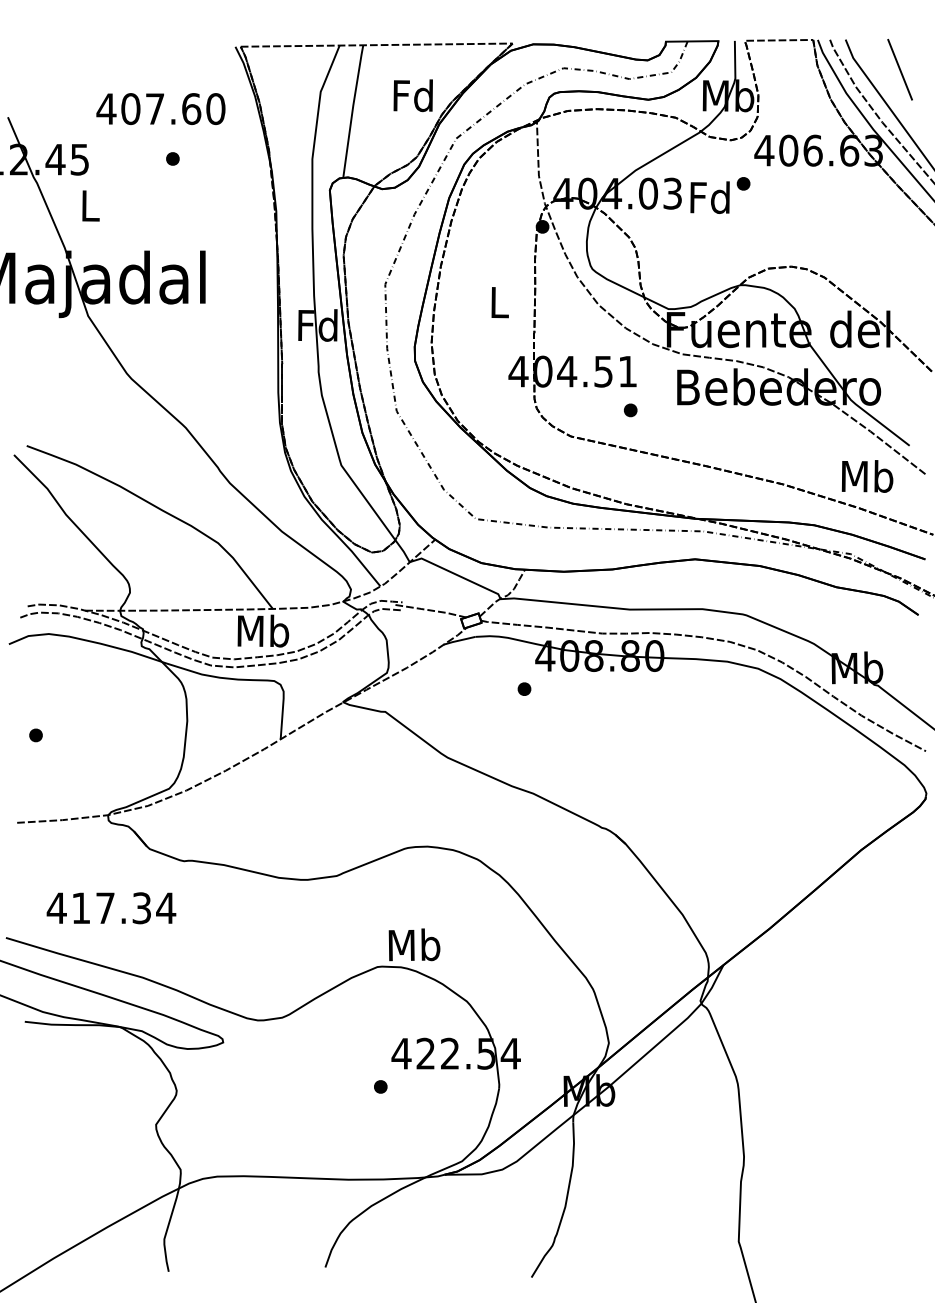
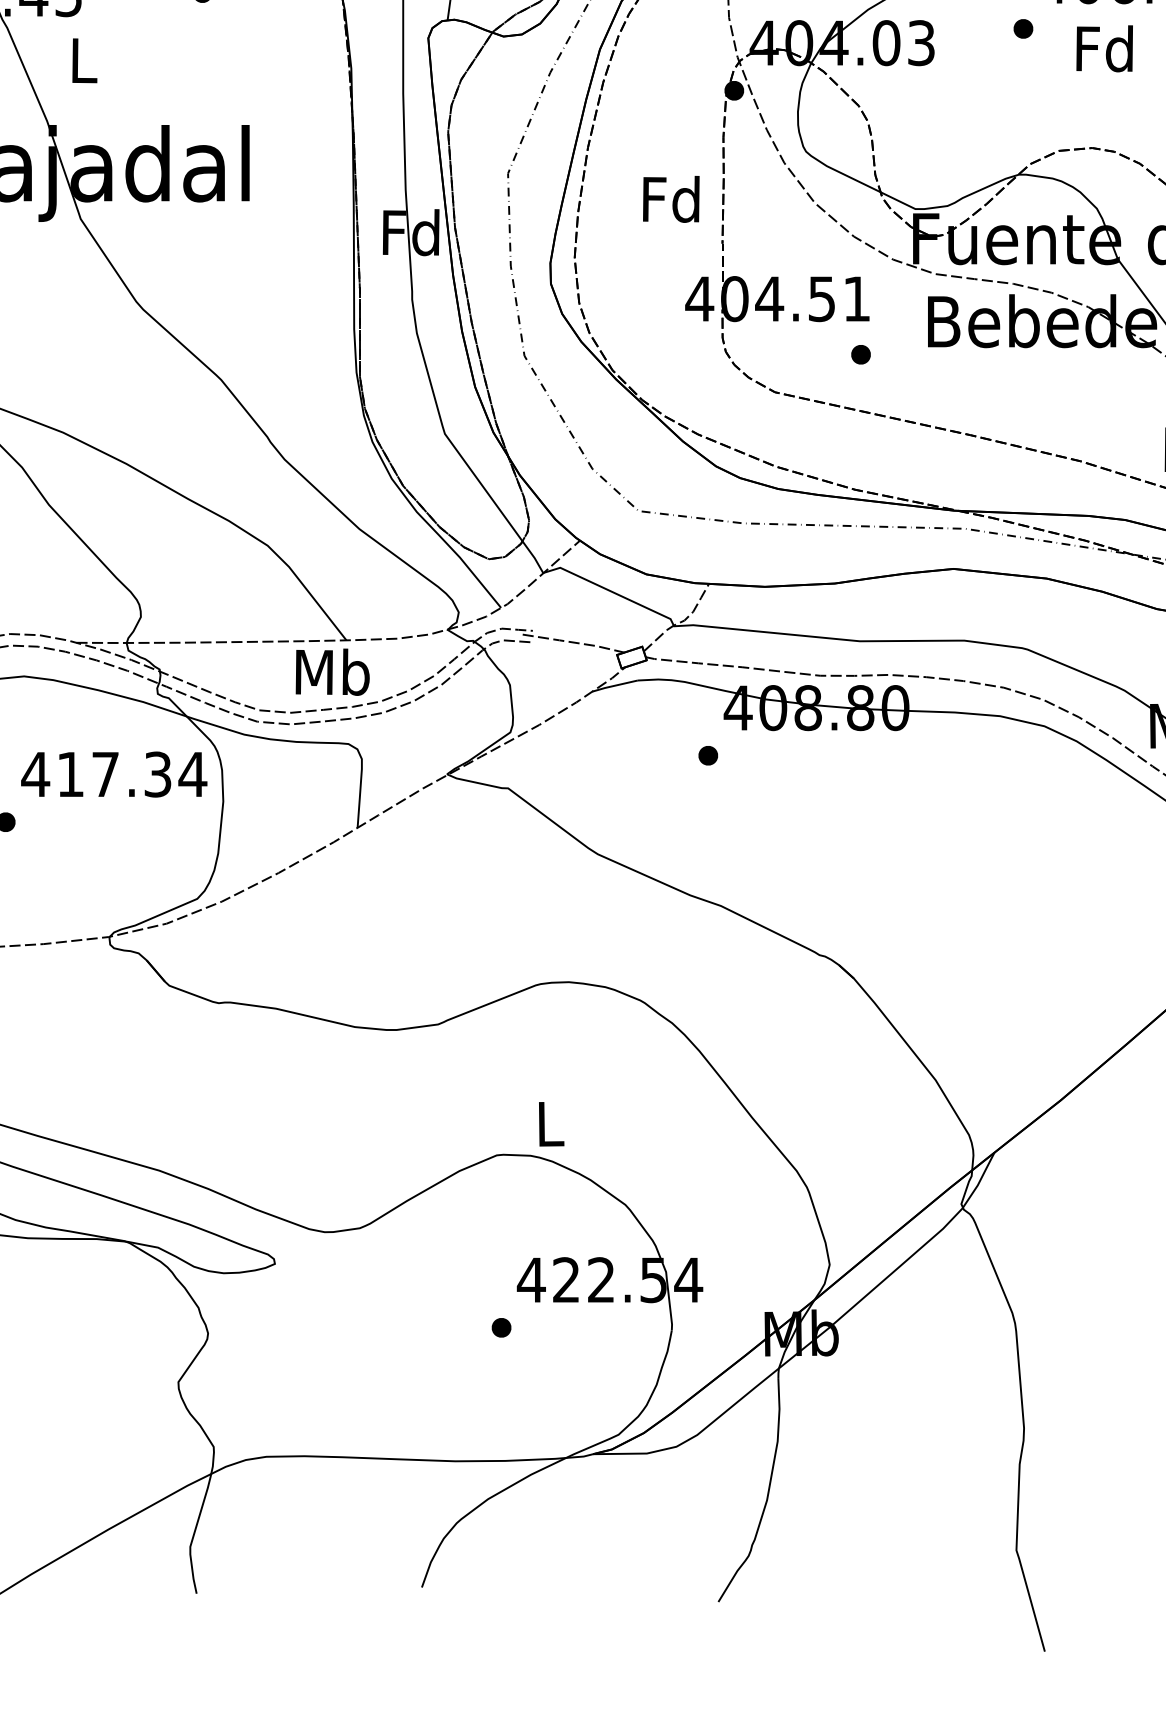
text: (709, 197) -> (1103, 48), moved
text: (498, 302) -> (670, 199), L -> Fd
text: (111, 908) -> (114, 774), moved
text: (414, 944) -> (550, 1122), Mb -> L

